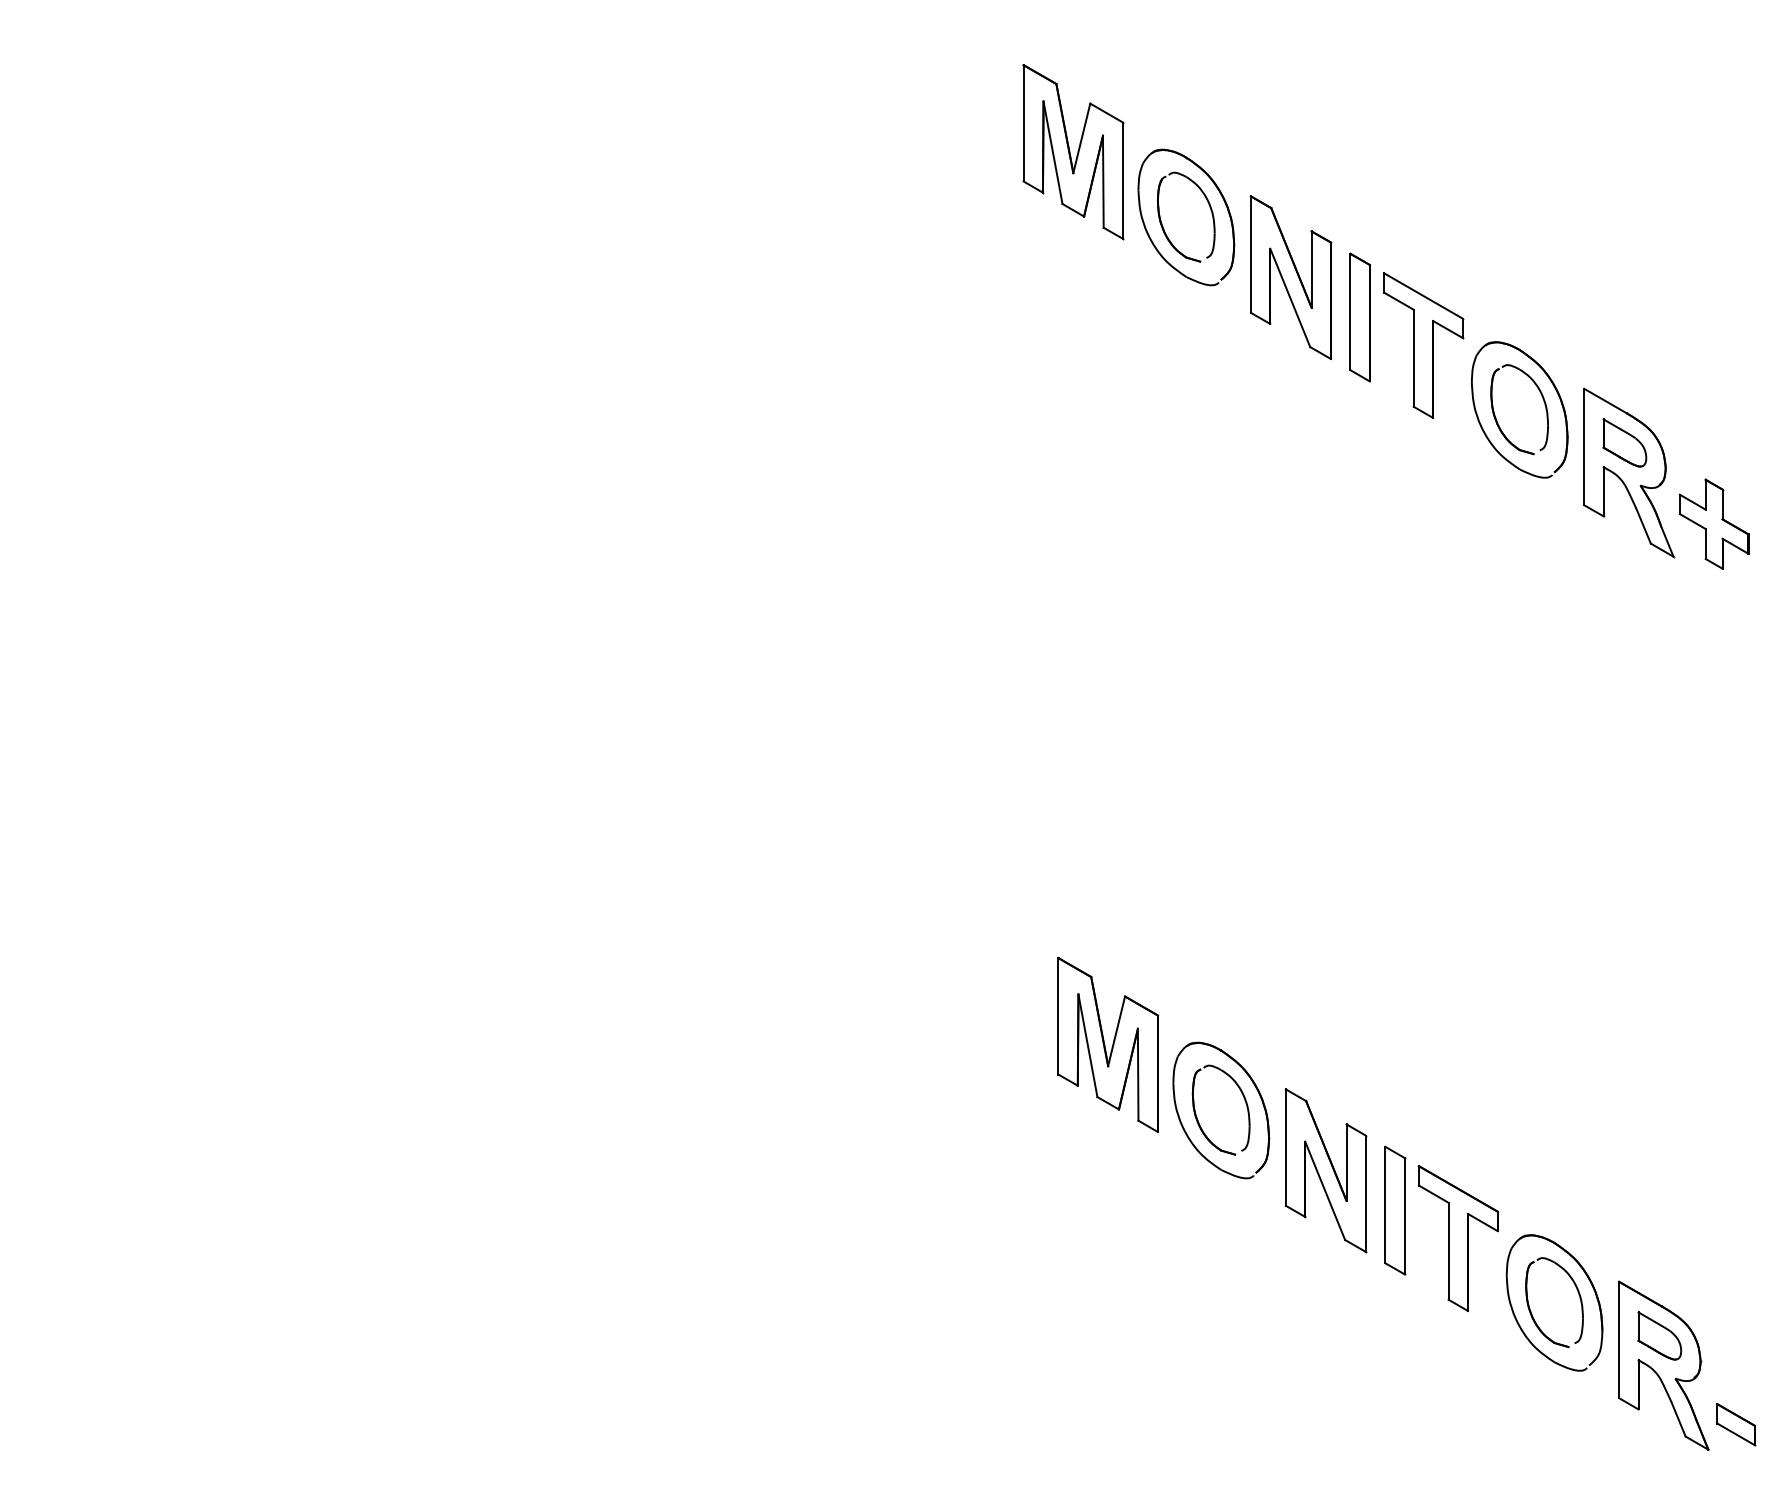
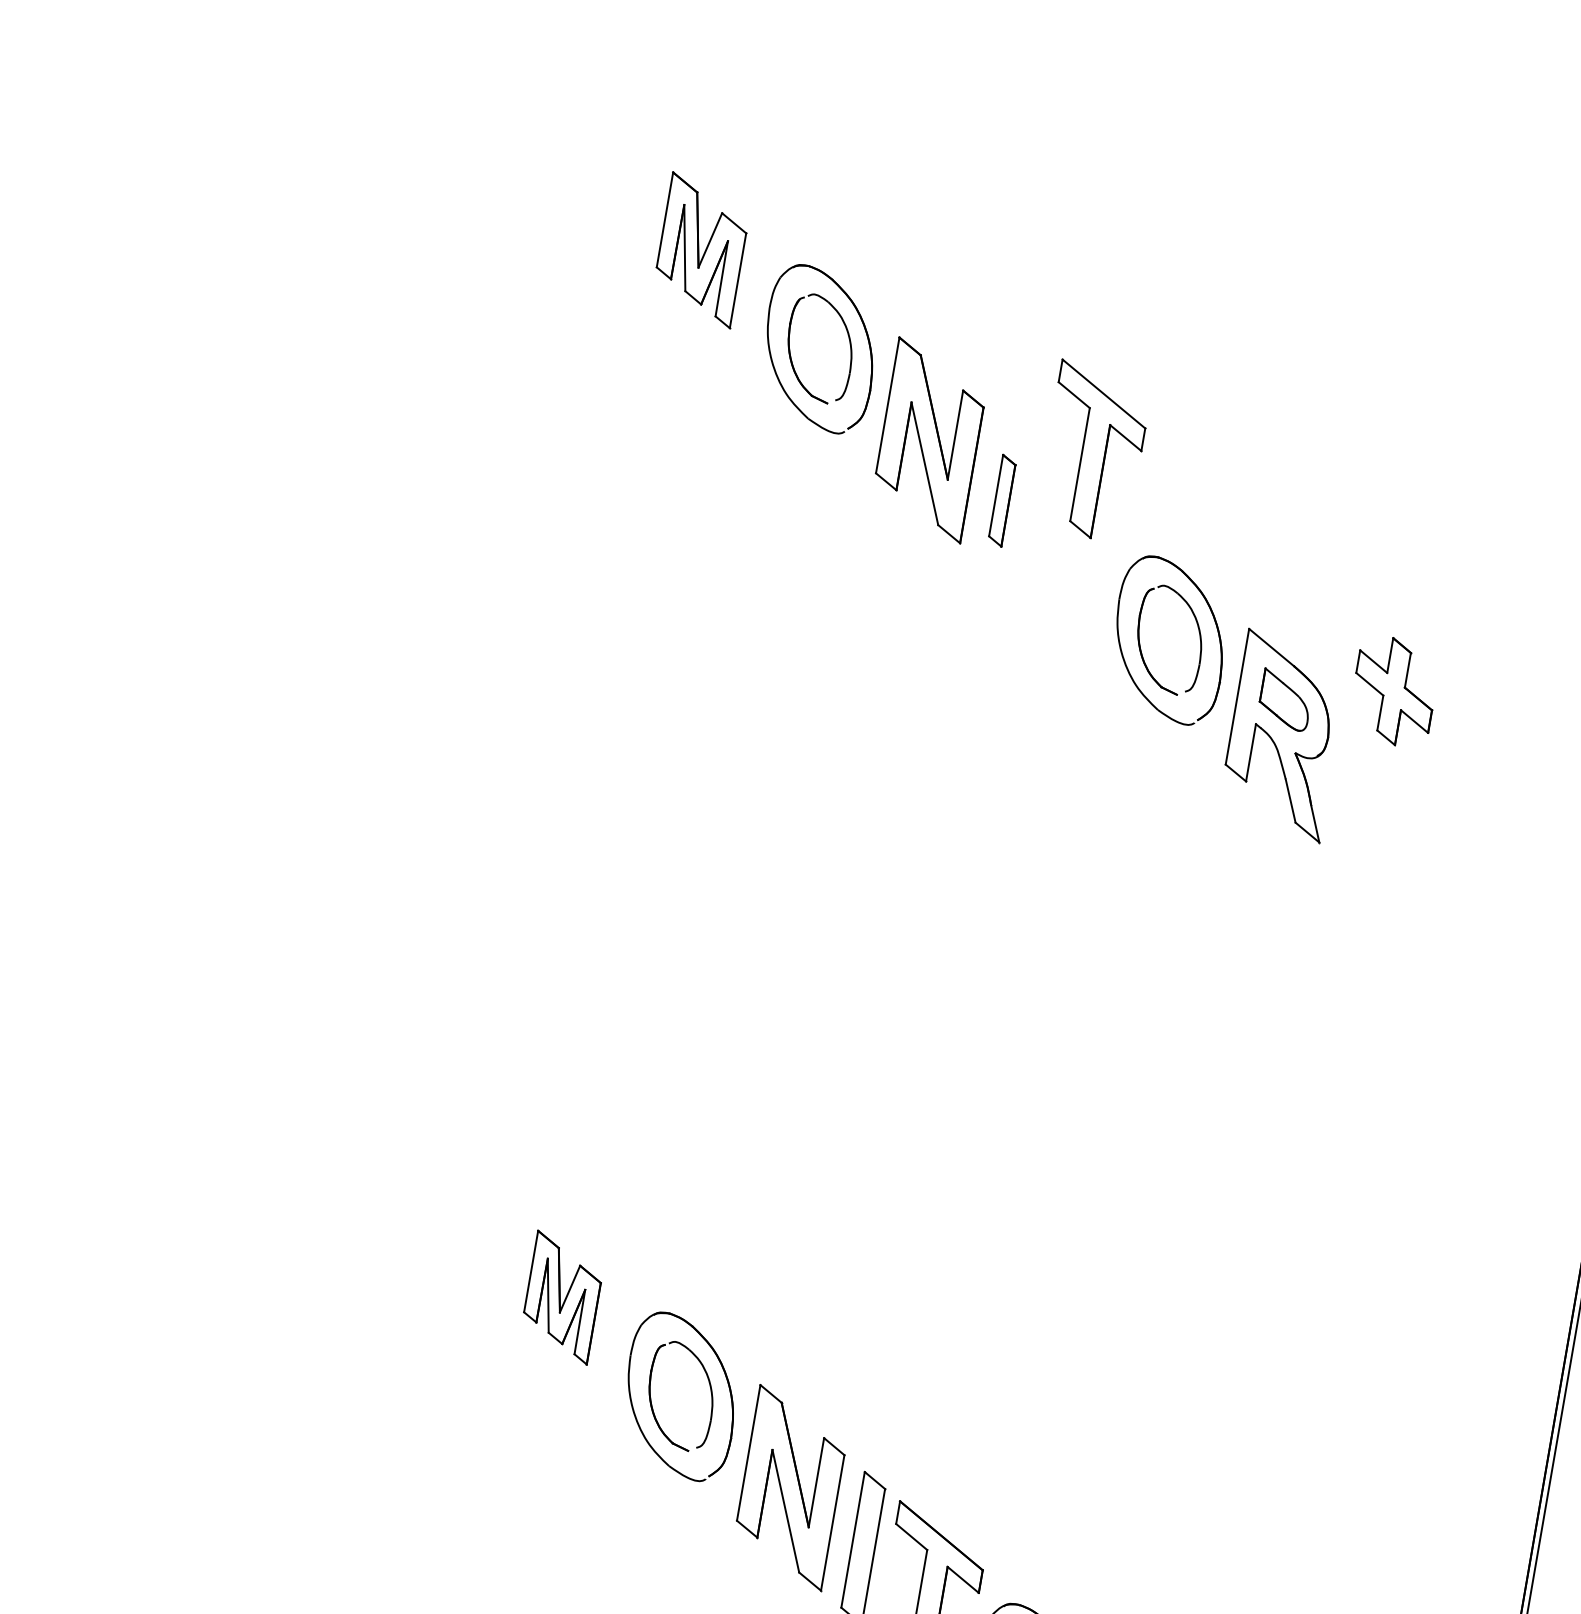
part: (1073, 152) -> (701, 250), size x0.7
part: (1359, 317) -> (1001, 500), size x0.6
part: (1423, 345) -> (1094, 451), moved
part: (1713, 523) -> (1393, 690), moved
part: (1108, 1044) -> (562, 1297), size x0.6

